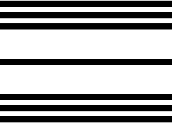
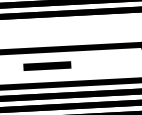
line: (80, 77) -> (47, 65), added

